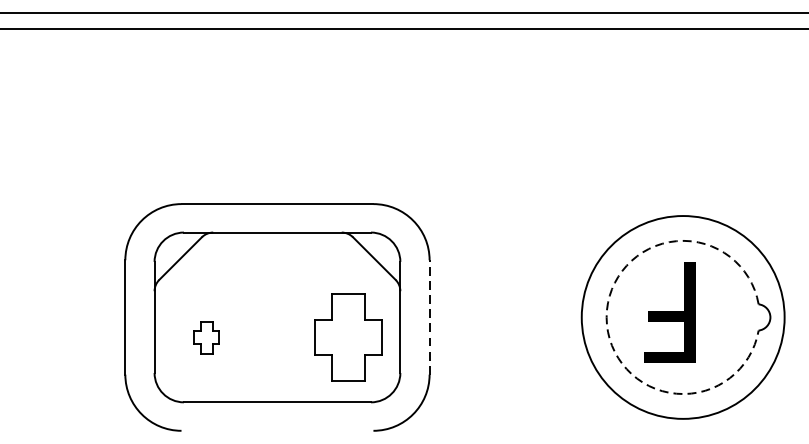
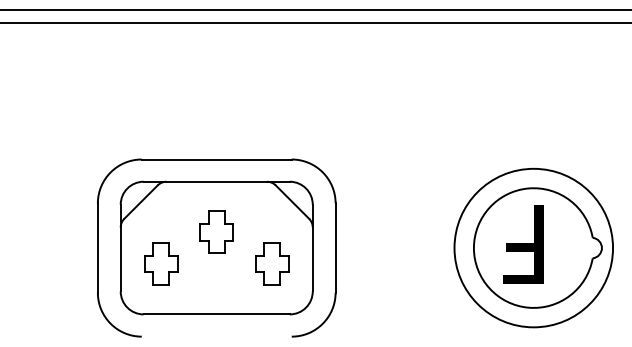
part: (277, 296) -> (216, 231), added
line: (429, 317) -> (335, 248), dashed -> solid
arc: (606, 317) -> (473, 248), dashed -> solid
part: (206, 337) -> (161, 263), size x1.67
part: (348, 337) -> (272, 263), size x0.62

